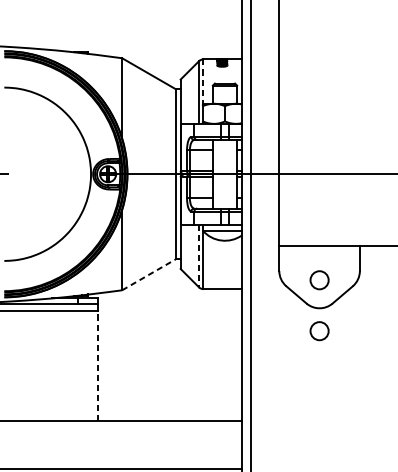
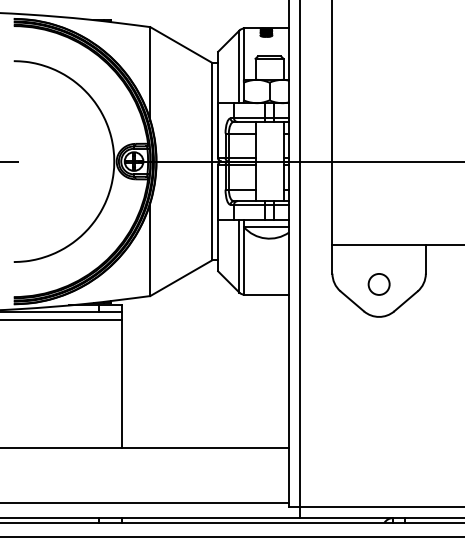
line: (203, 81) -> (244, 54), dashed -> solid
line: (199, 256) -> (239, 256), dashed -> solid
line: (149, 275) -> (181, 278), dashed -> solid
circle: (319, 331) -> (378, 343), removed
line: (98, 365) -> (122, 383), dashed -> solid

